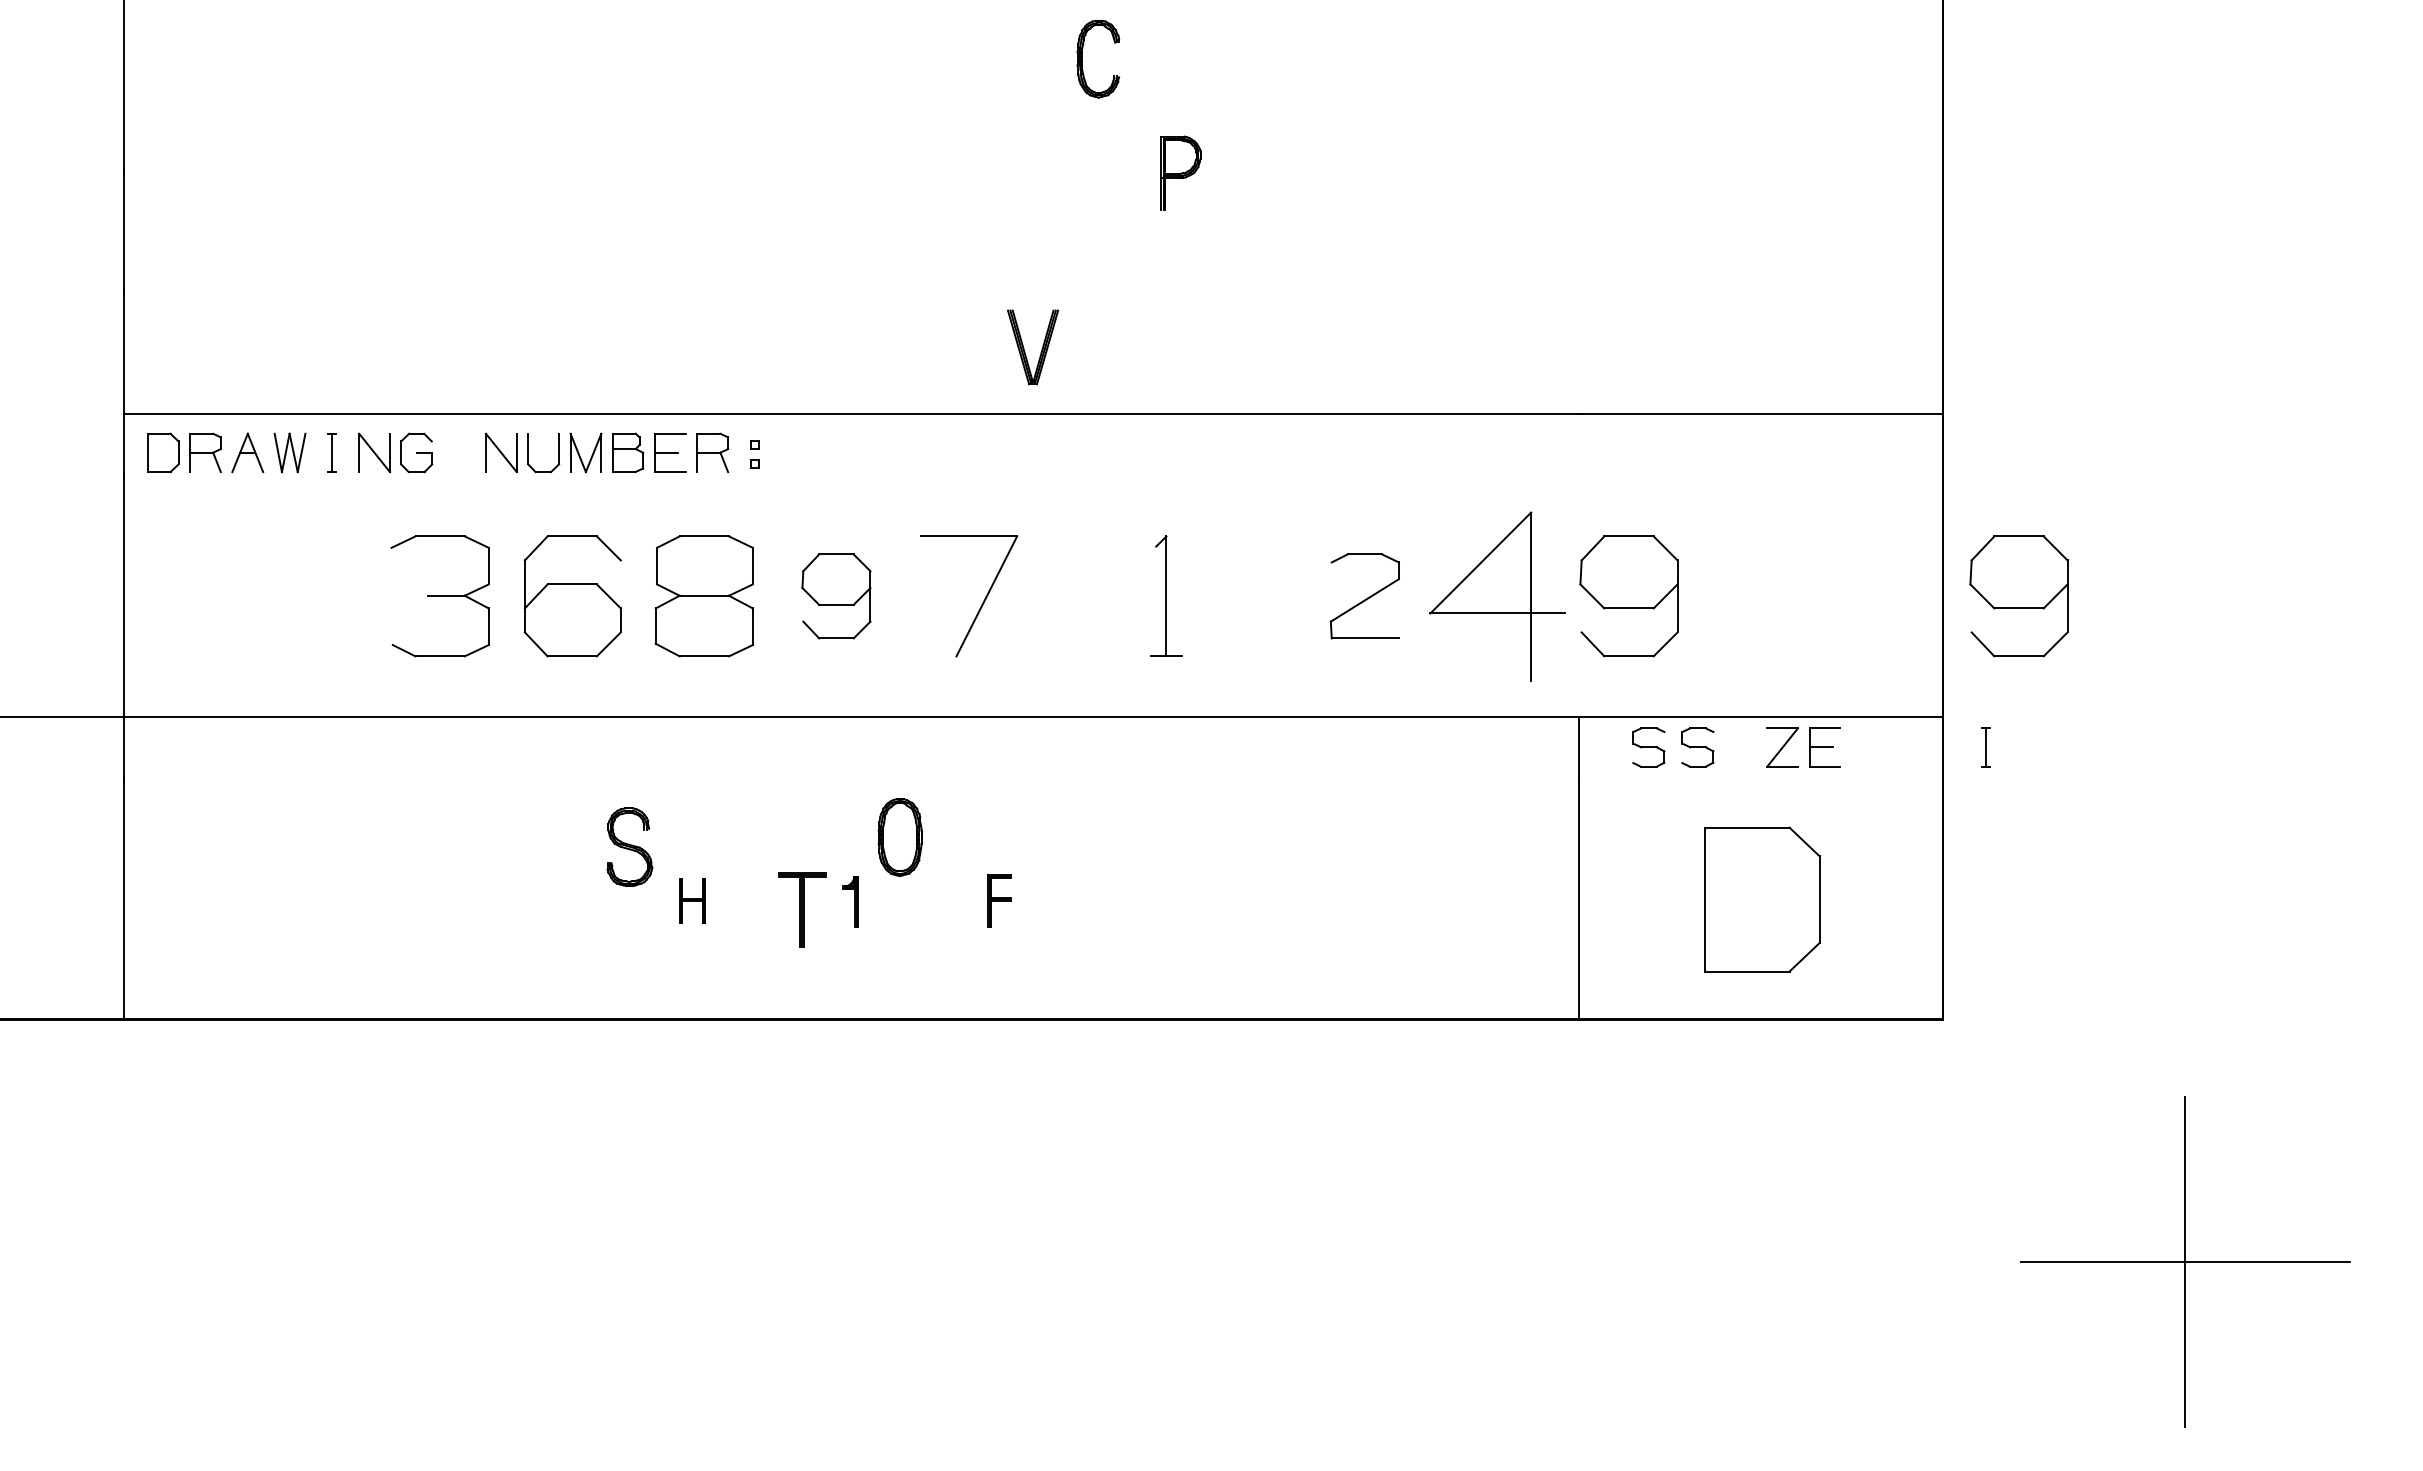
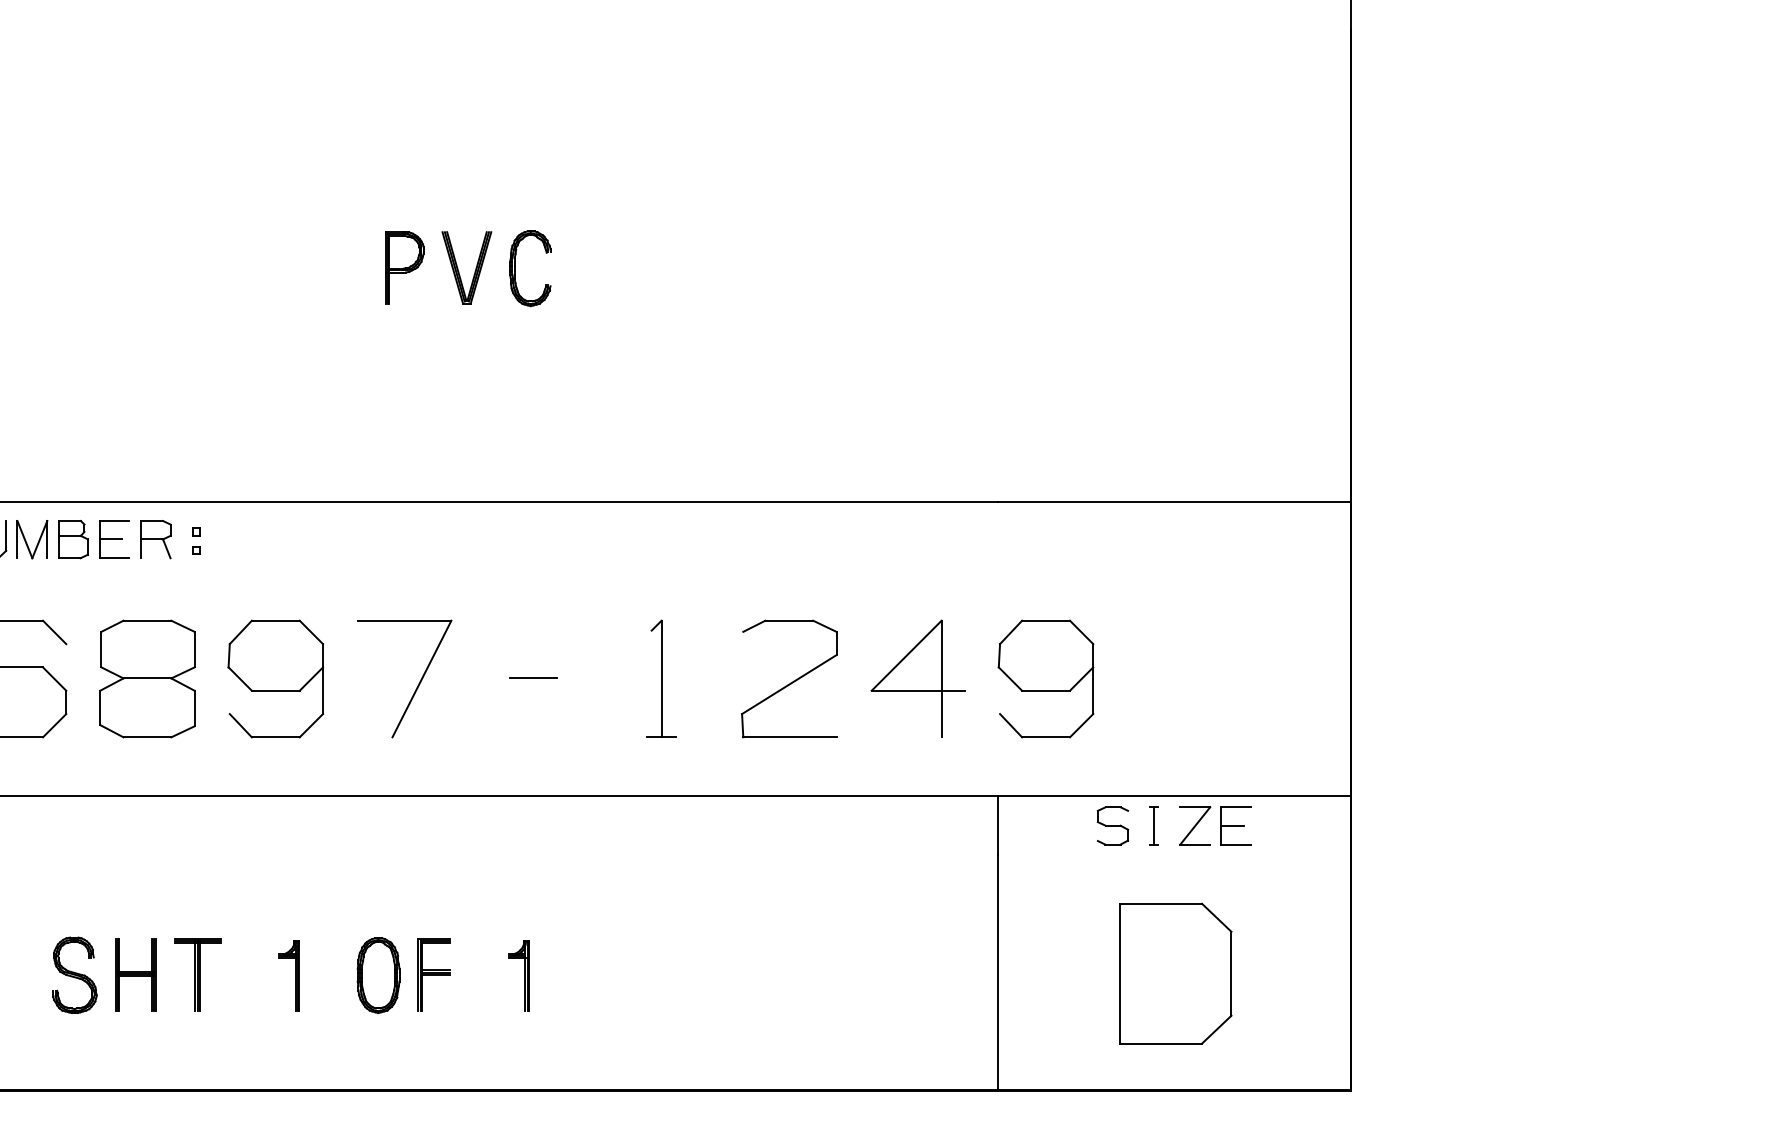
part: (1082, 58) -> (514, 268), moved
part: (1180, 172) -> (404, 267), moved
part: (1041, 348) -> (475, 269), moved
line: (1101, 595) -> (533, 678), added
part: (1166, 595) -> (661, 678), moved
part: (1497, 595) -> (918, 678), size x0.71
part: (836, 596) -> (275, 679), size x1.43
part: (1364, 596) -> (788, 679), size x1.43
part: (2018, 596) -> (1424, 679), removed
part: (1648, 747) -> (1064, 825), removed
part: (1985, 747) -> (1153, 825), moved
part: (899, 837) -> (377, 975), moved
part: (629, 846) -> (74, 974), moved
part: (692, 900) -> (135, 974), size x1.67
part: (999, 900) -> (434, 974), size x1.43
part: (850, 901) -> (289, 975), size x1.43
part: (1086, 901) -> (518, 975), added
part: (802, 909) -> (198, 974), moved

